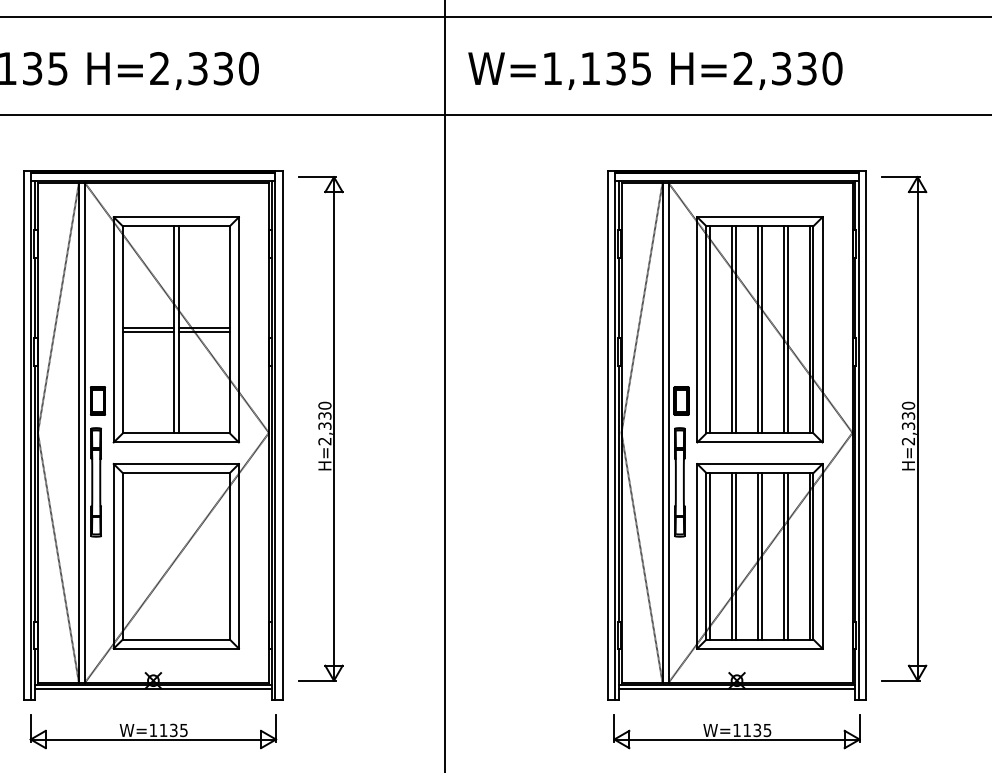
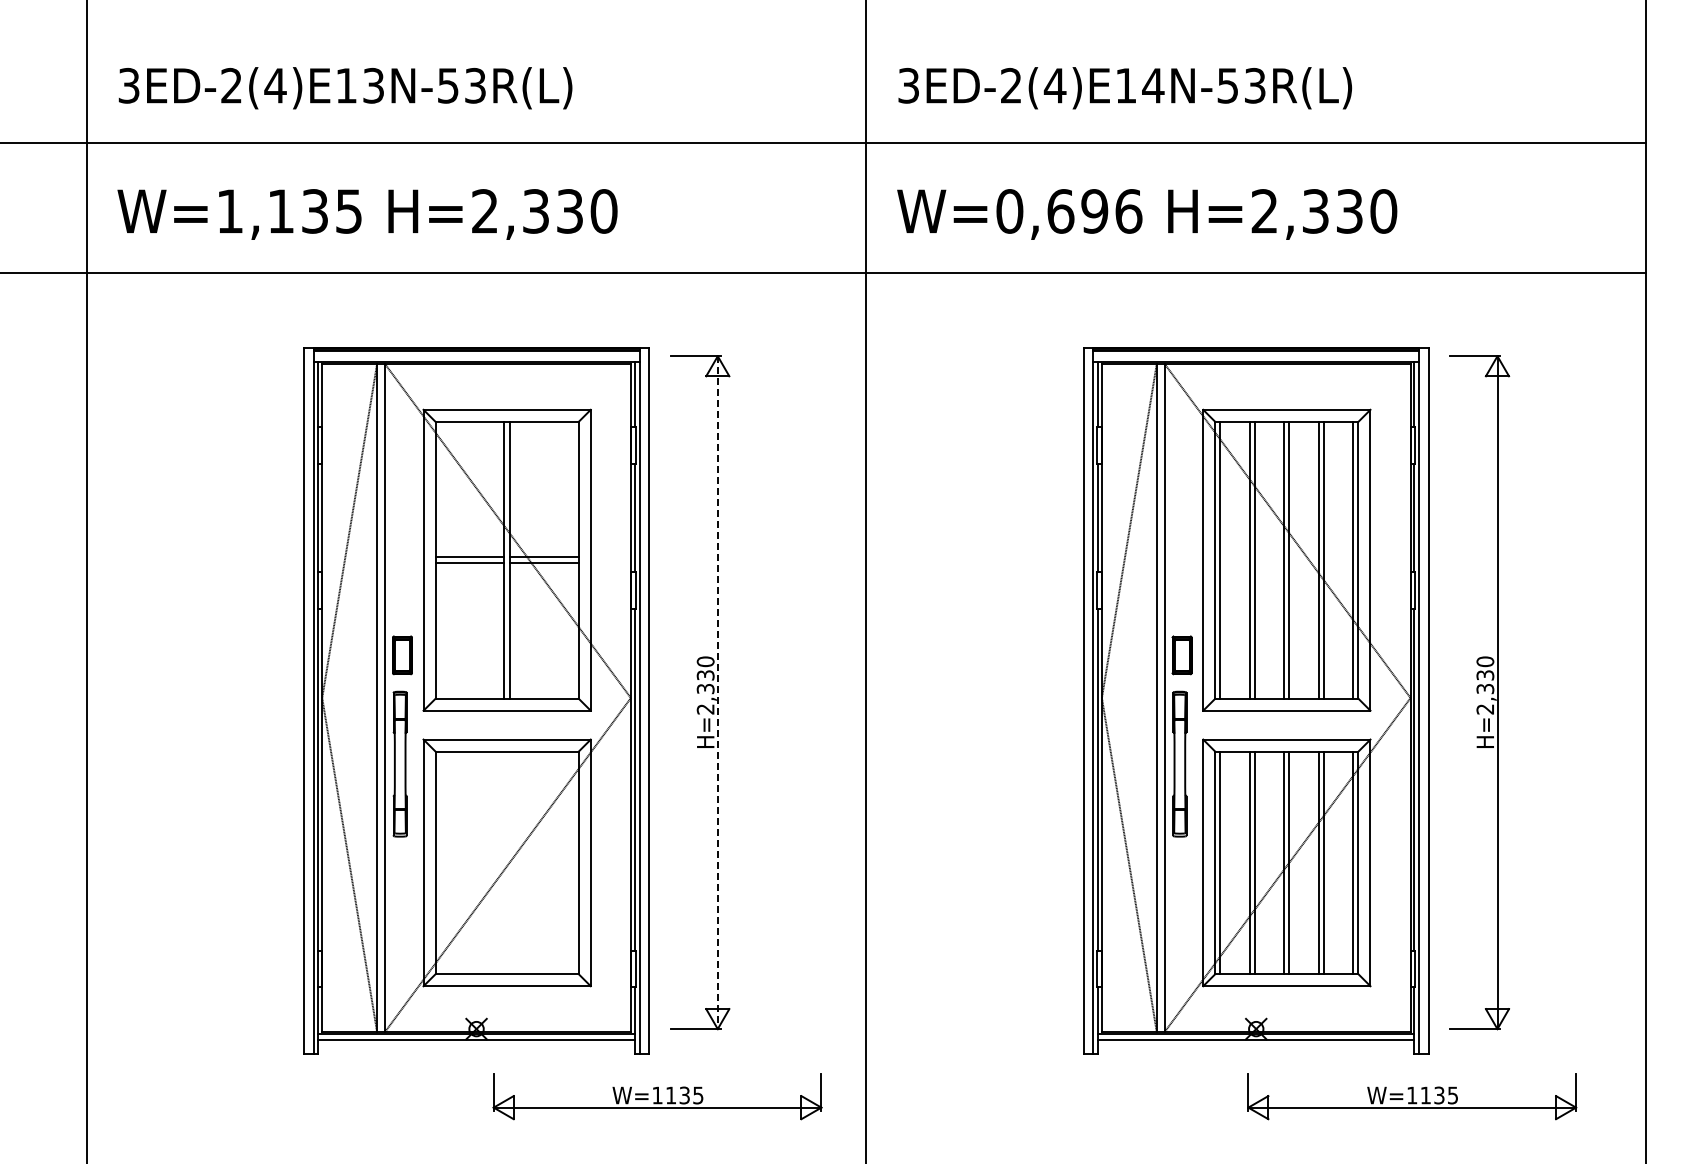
text: (597, 68) -> (1069, 211), W=1,135 -> W=0,696
line: (333, 429) -> (717, 693), solid -> dashed
part: (153, 731) -> (657, 1096), moved
part: (737, 731) -> (1412, 1096), moved

